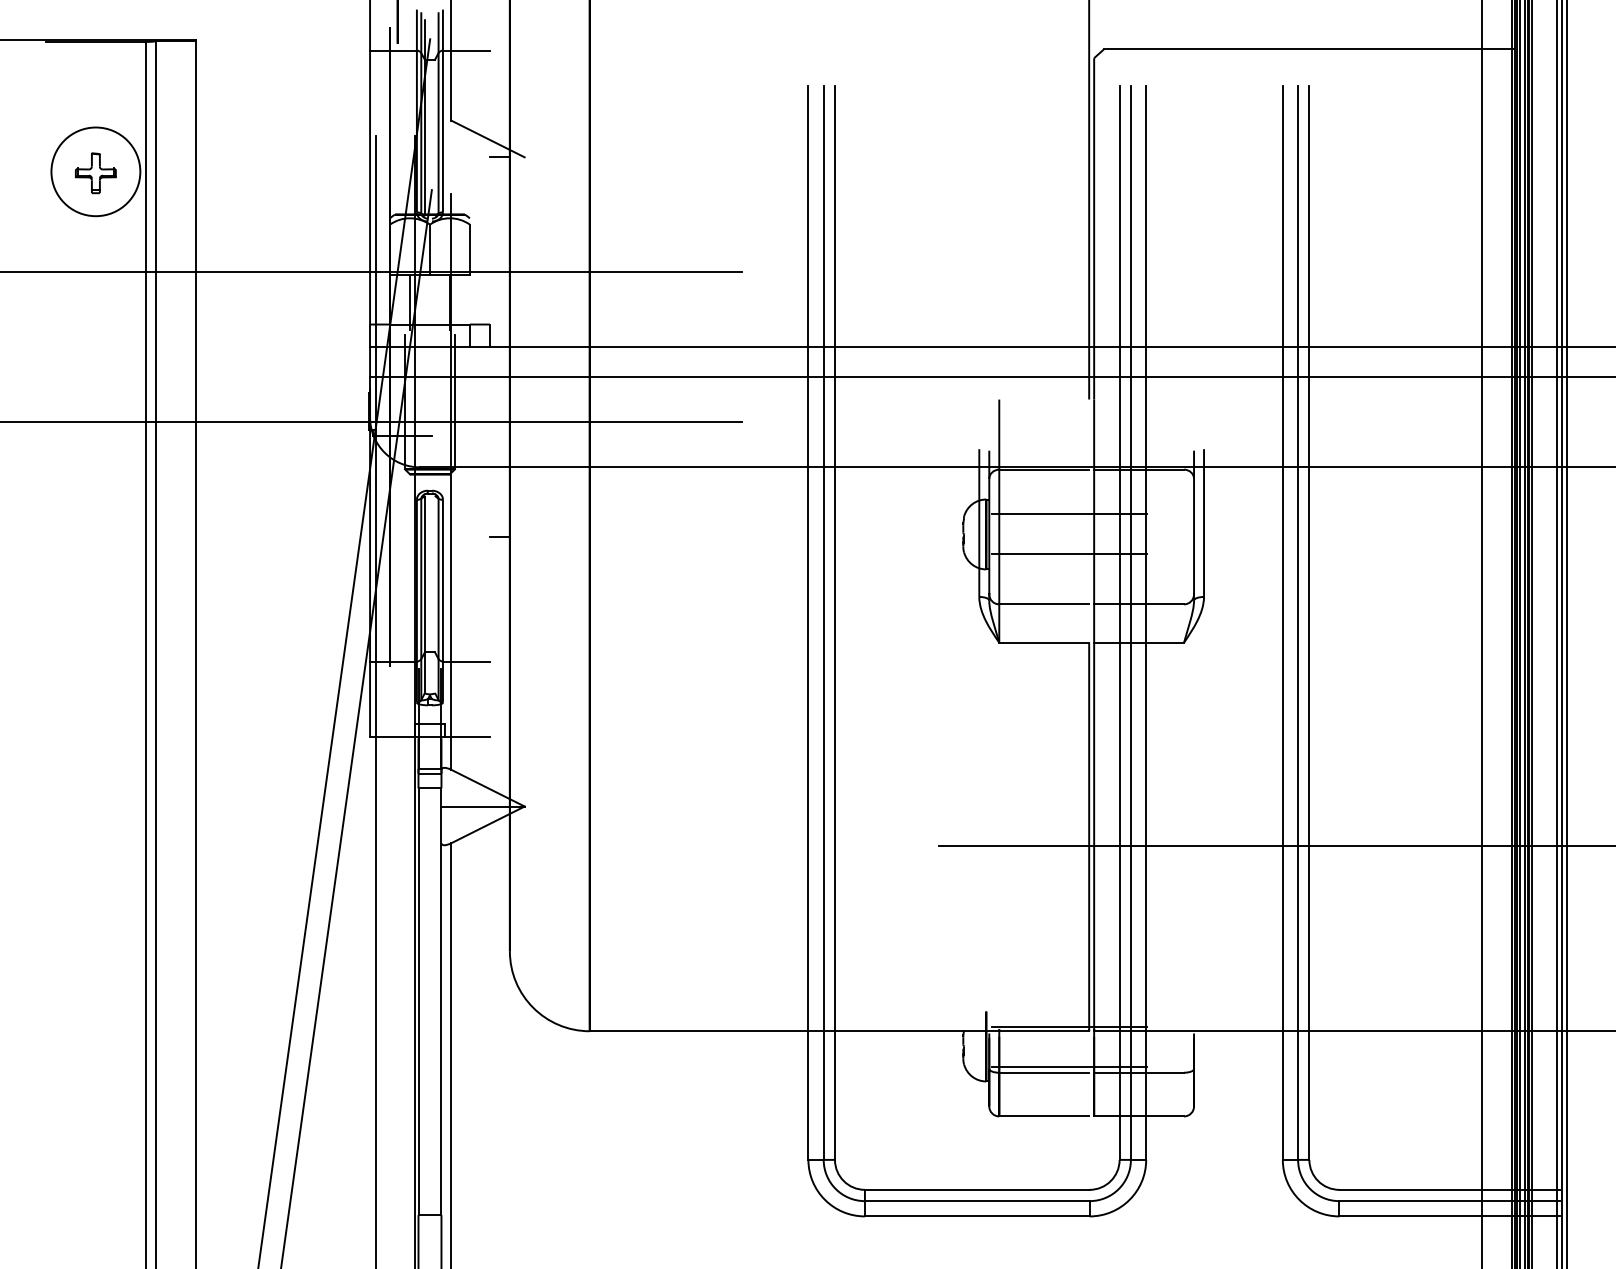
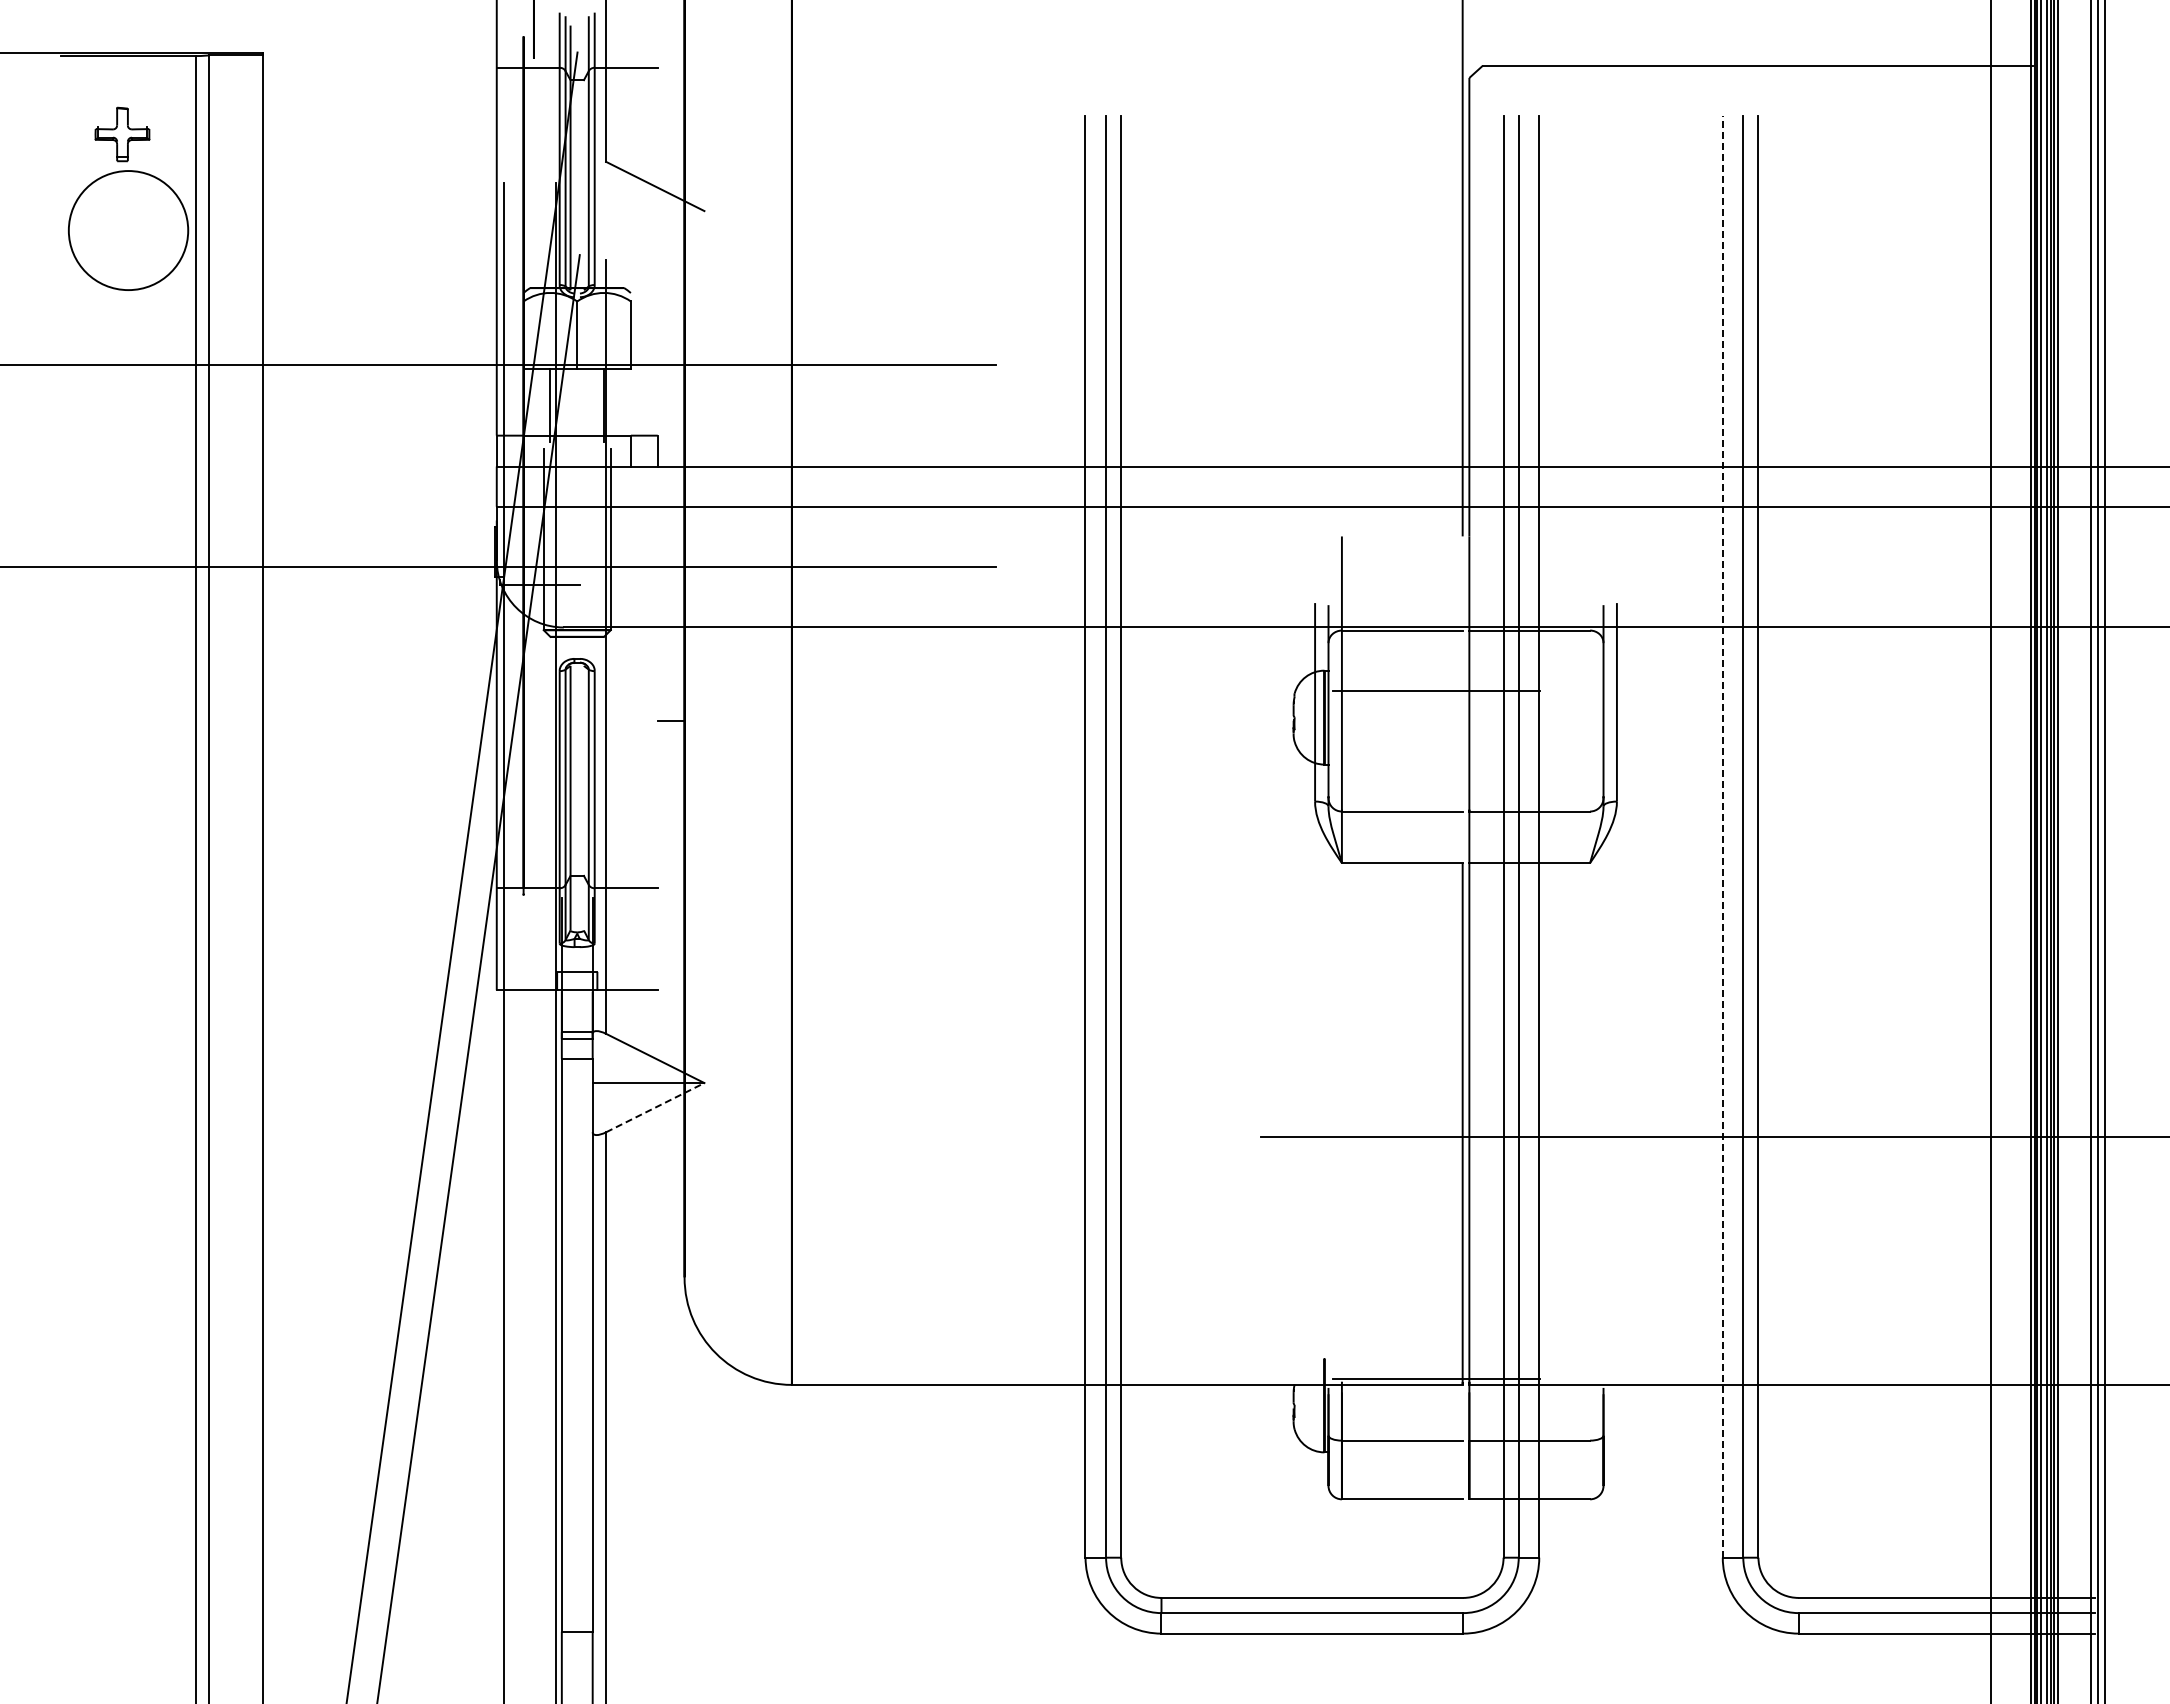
line: (499, 157) -> (670, 211), removed
part: (95, 173) -> (122, 134), moved
line: (1068, 554) -> (1435, 744), removed
line: (1282, 622) -> (1722, 836), solid -> dashed
line: (488, 824) -> (655, 1107), solid -> dashed
line: (1068, 1066) -> (1435, 1432), removed

